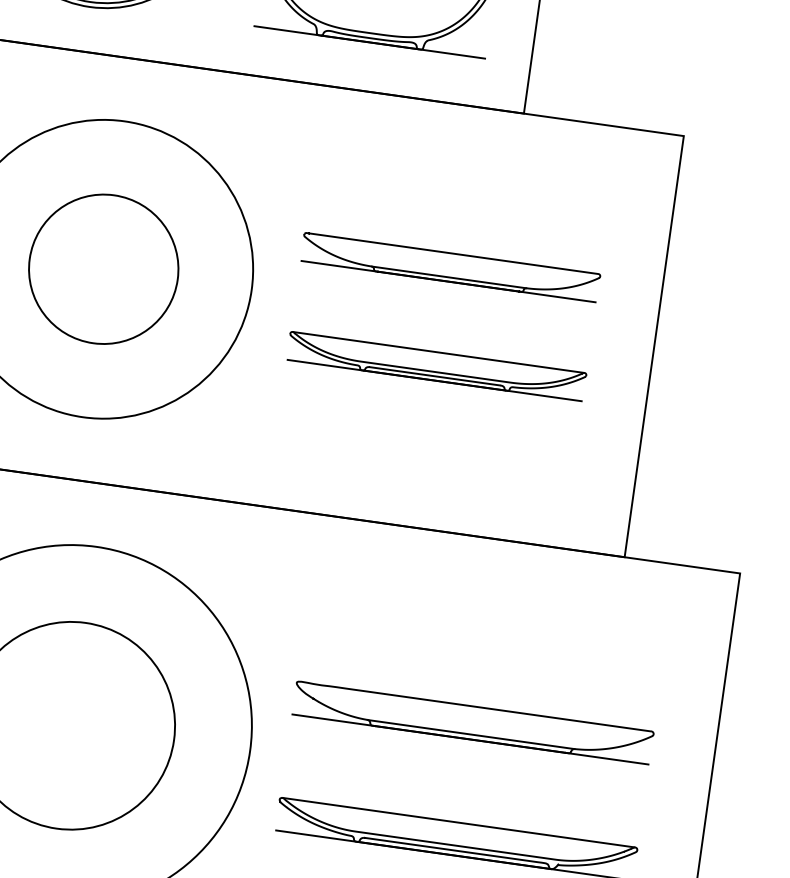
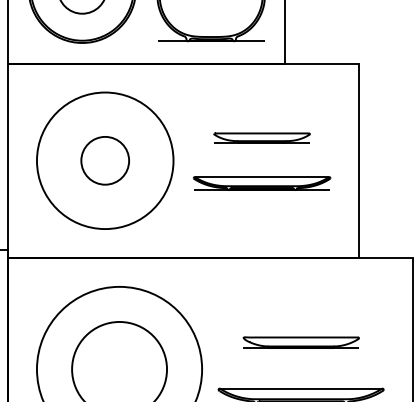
part: (449, 266) -> (261, 137), size x0.7
circle: (104, 268) -> (105, 160), size x0.7
part: (473, 722) -> (301, 342), size x0.7

